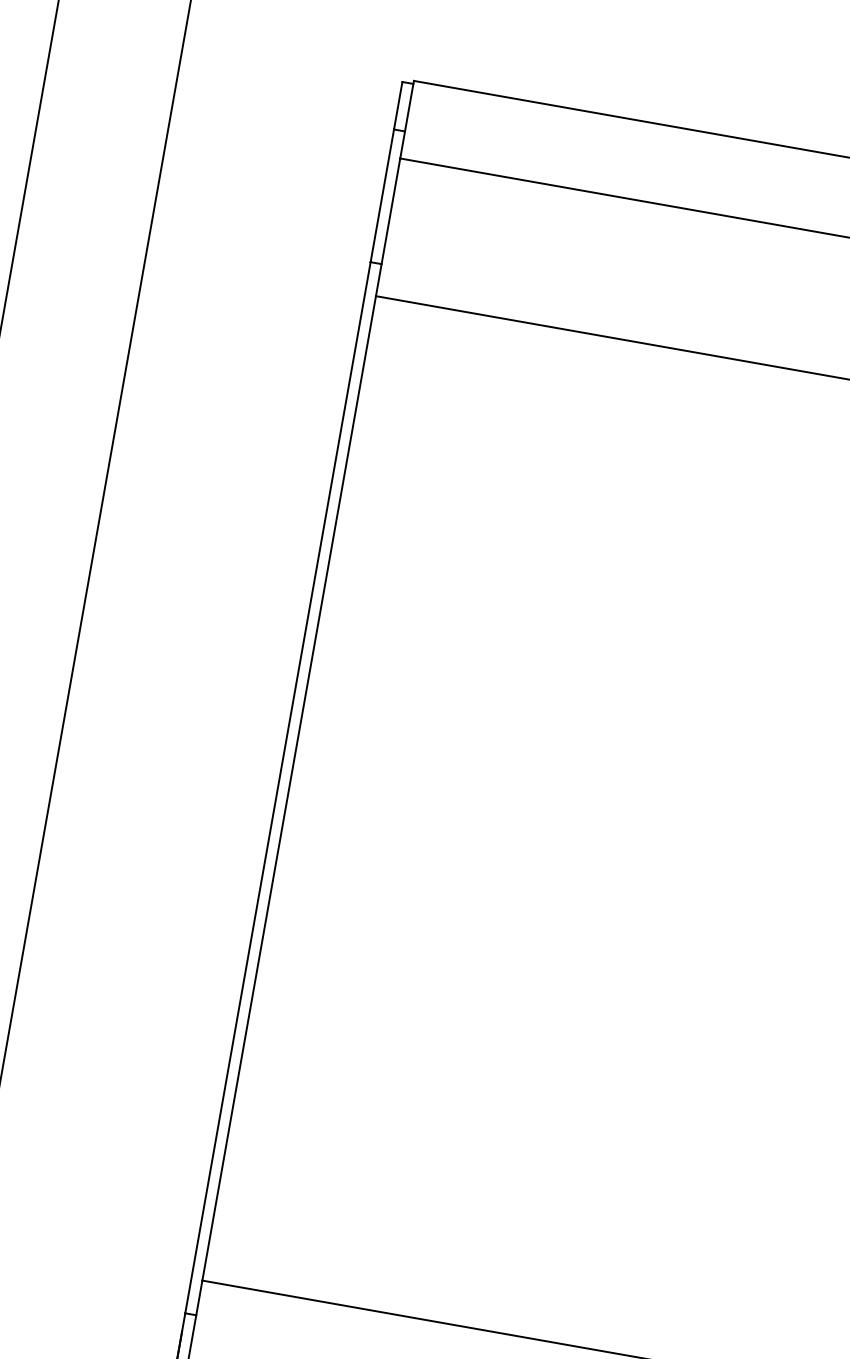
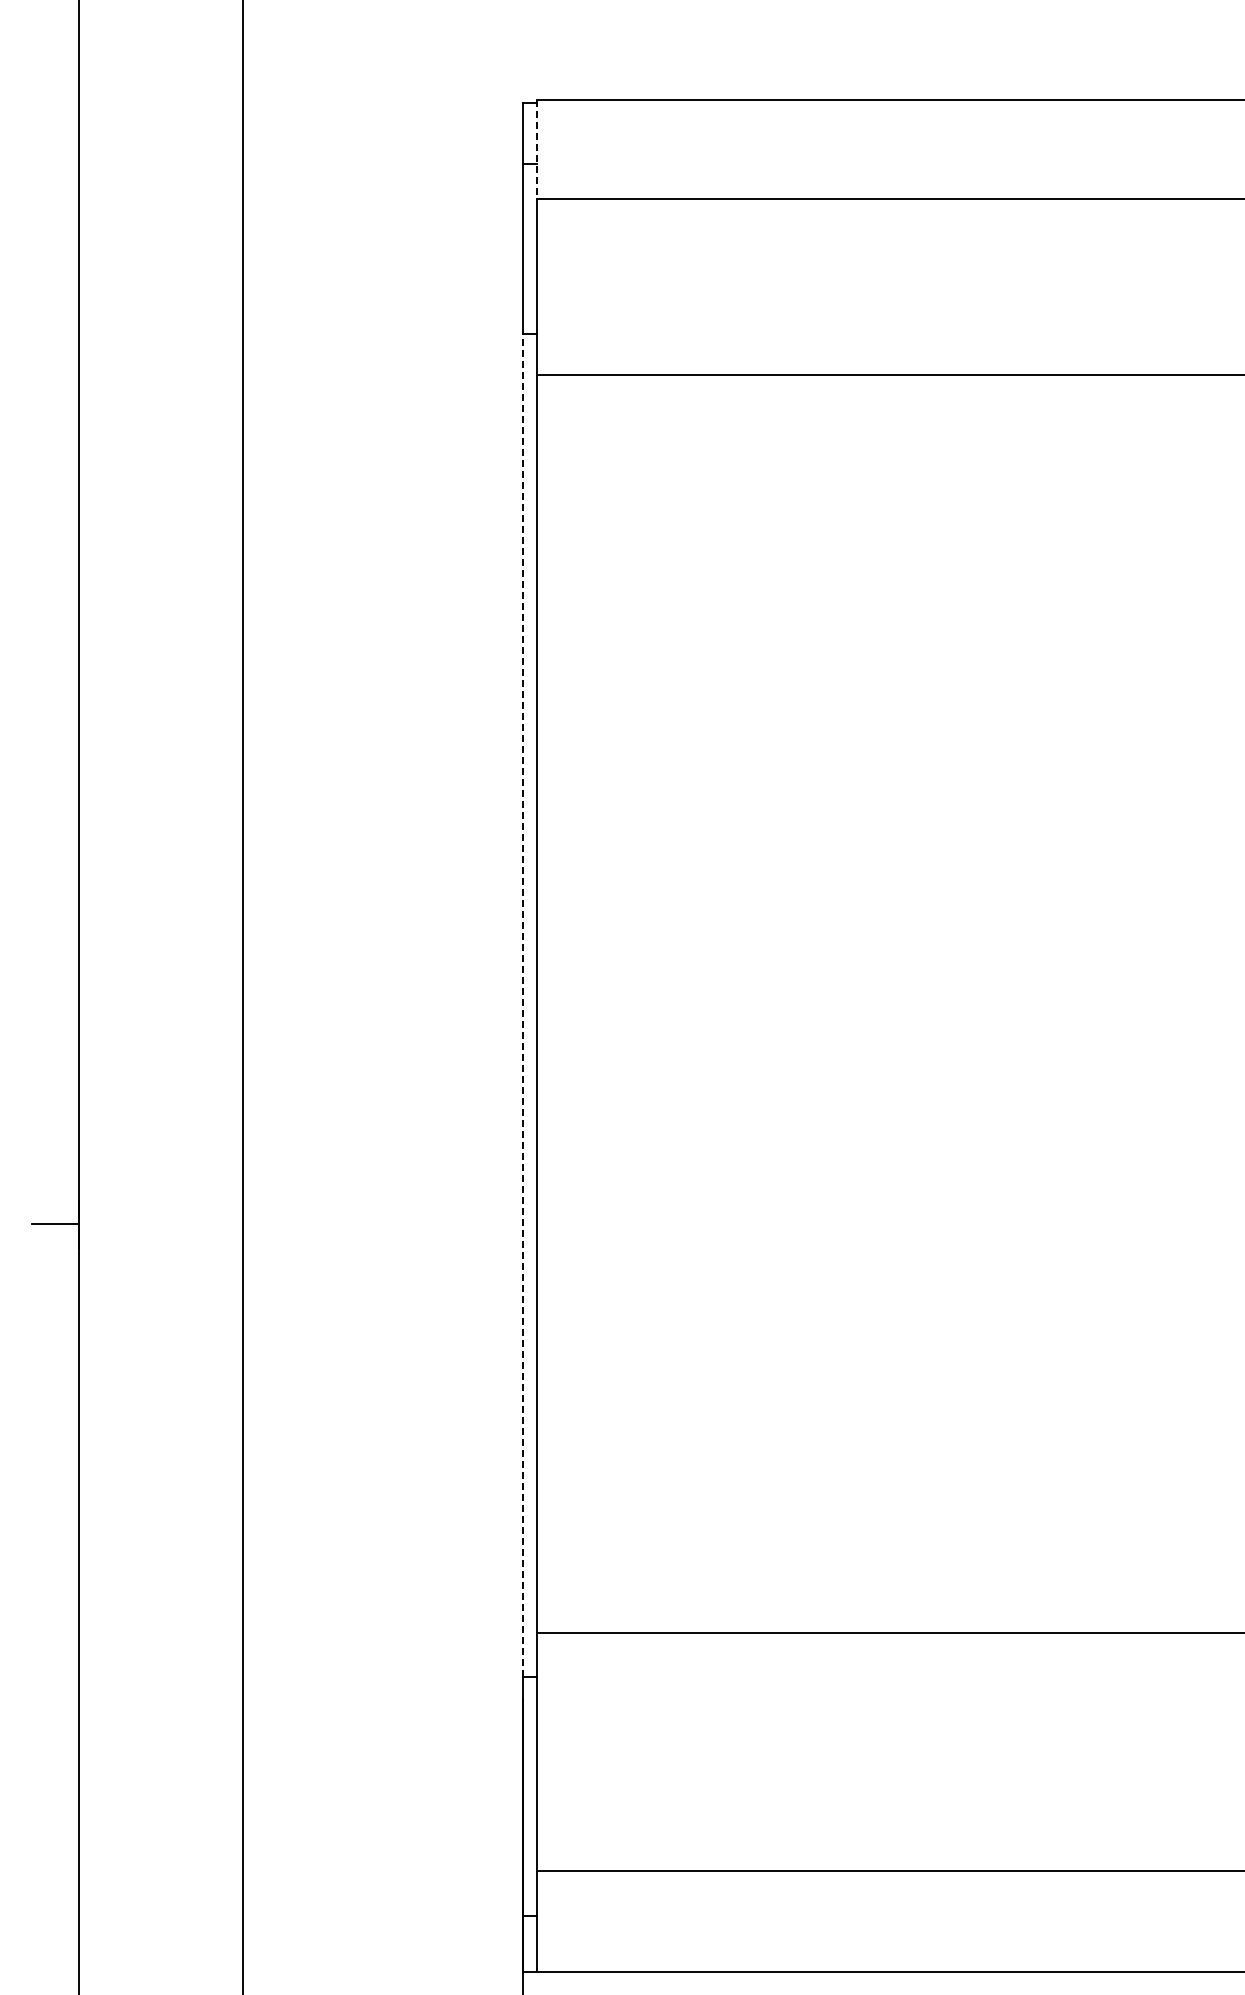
line: (406, 119) -> (536, 149), solid -> dashed
line: (277, 787) -> (522, 1005), solid -> dashed

